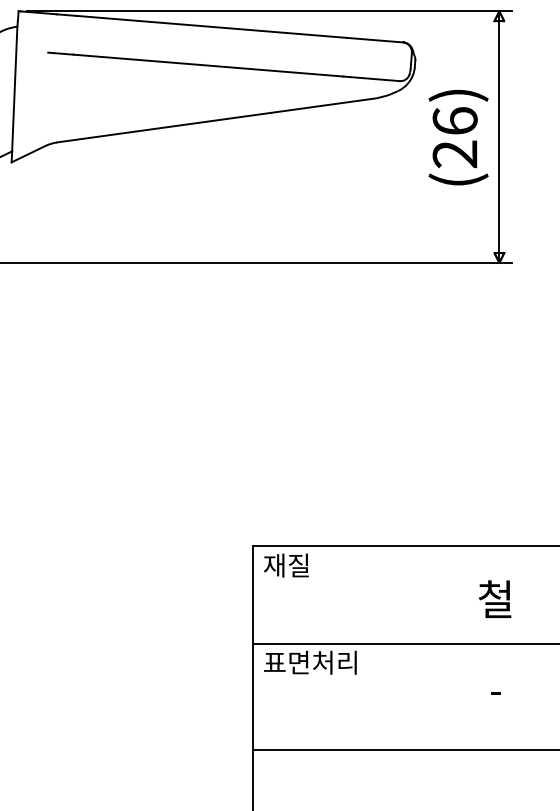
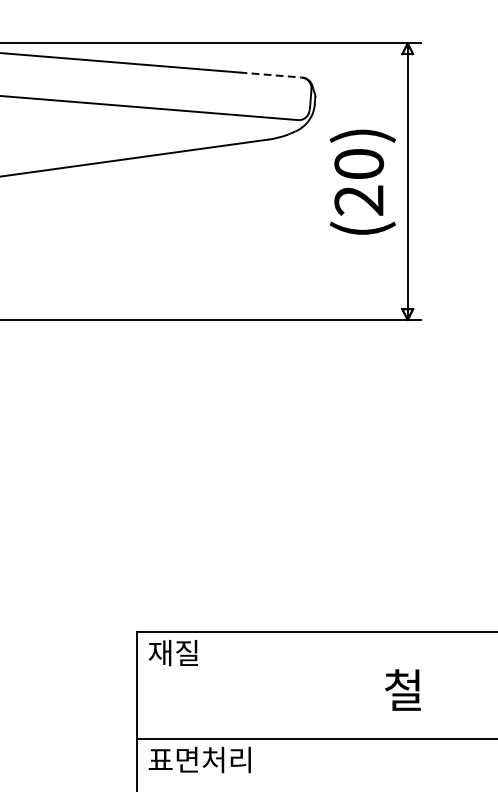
line: (375, 40) -> (271, 75), solid -> dashed
text: (454, 120) -> (358, 163), (26) -> (20)

